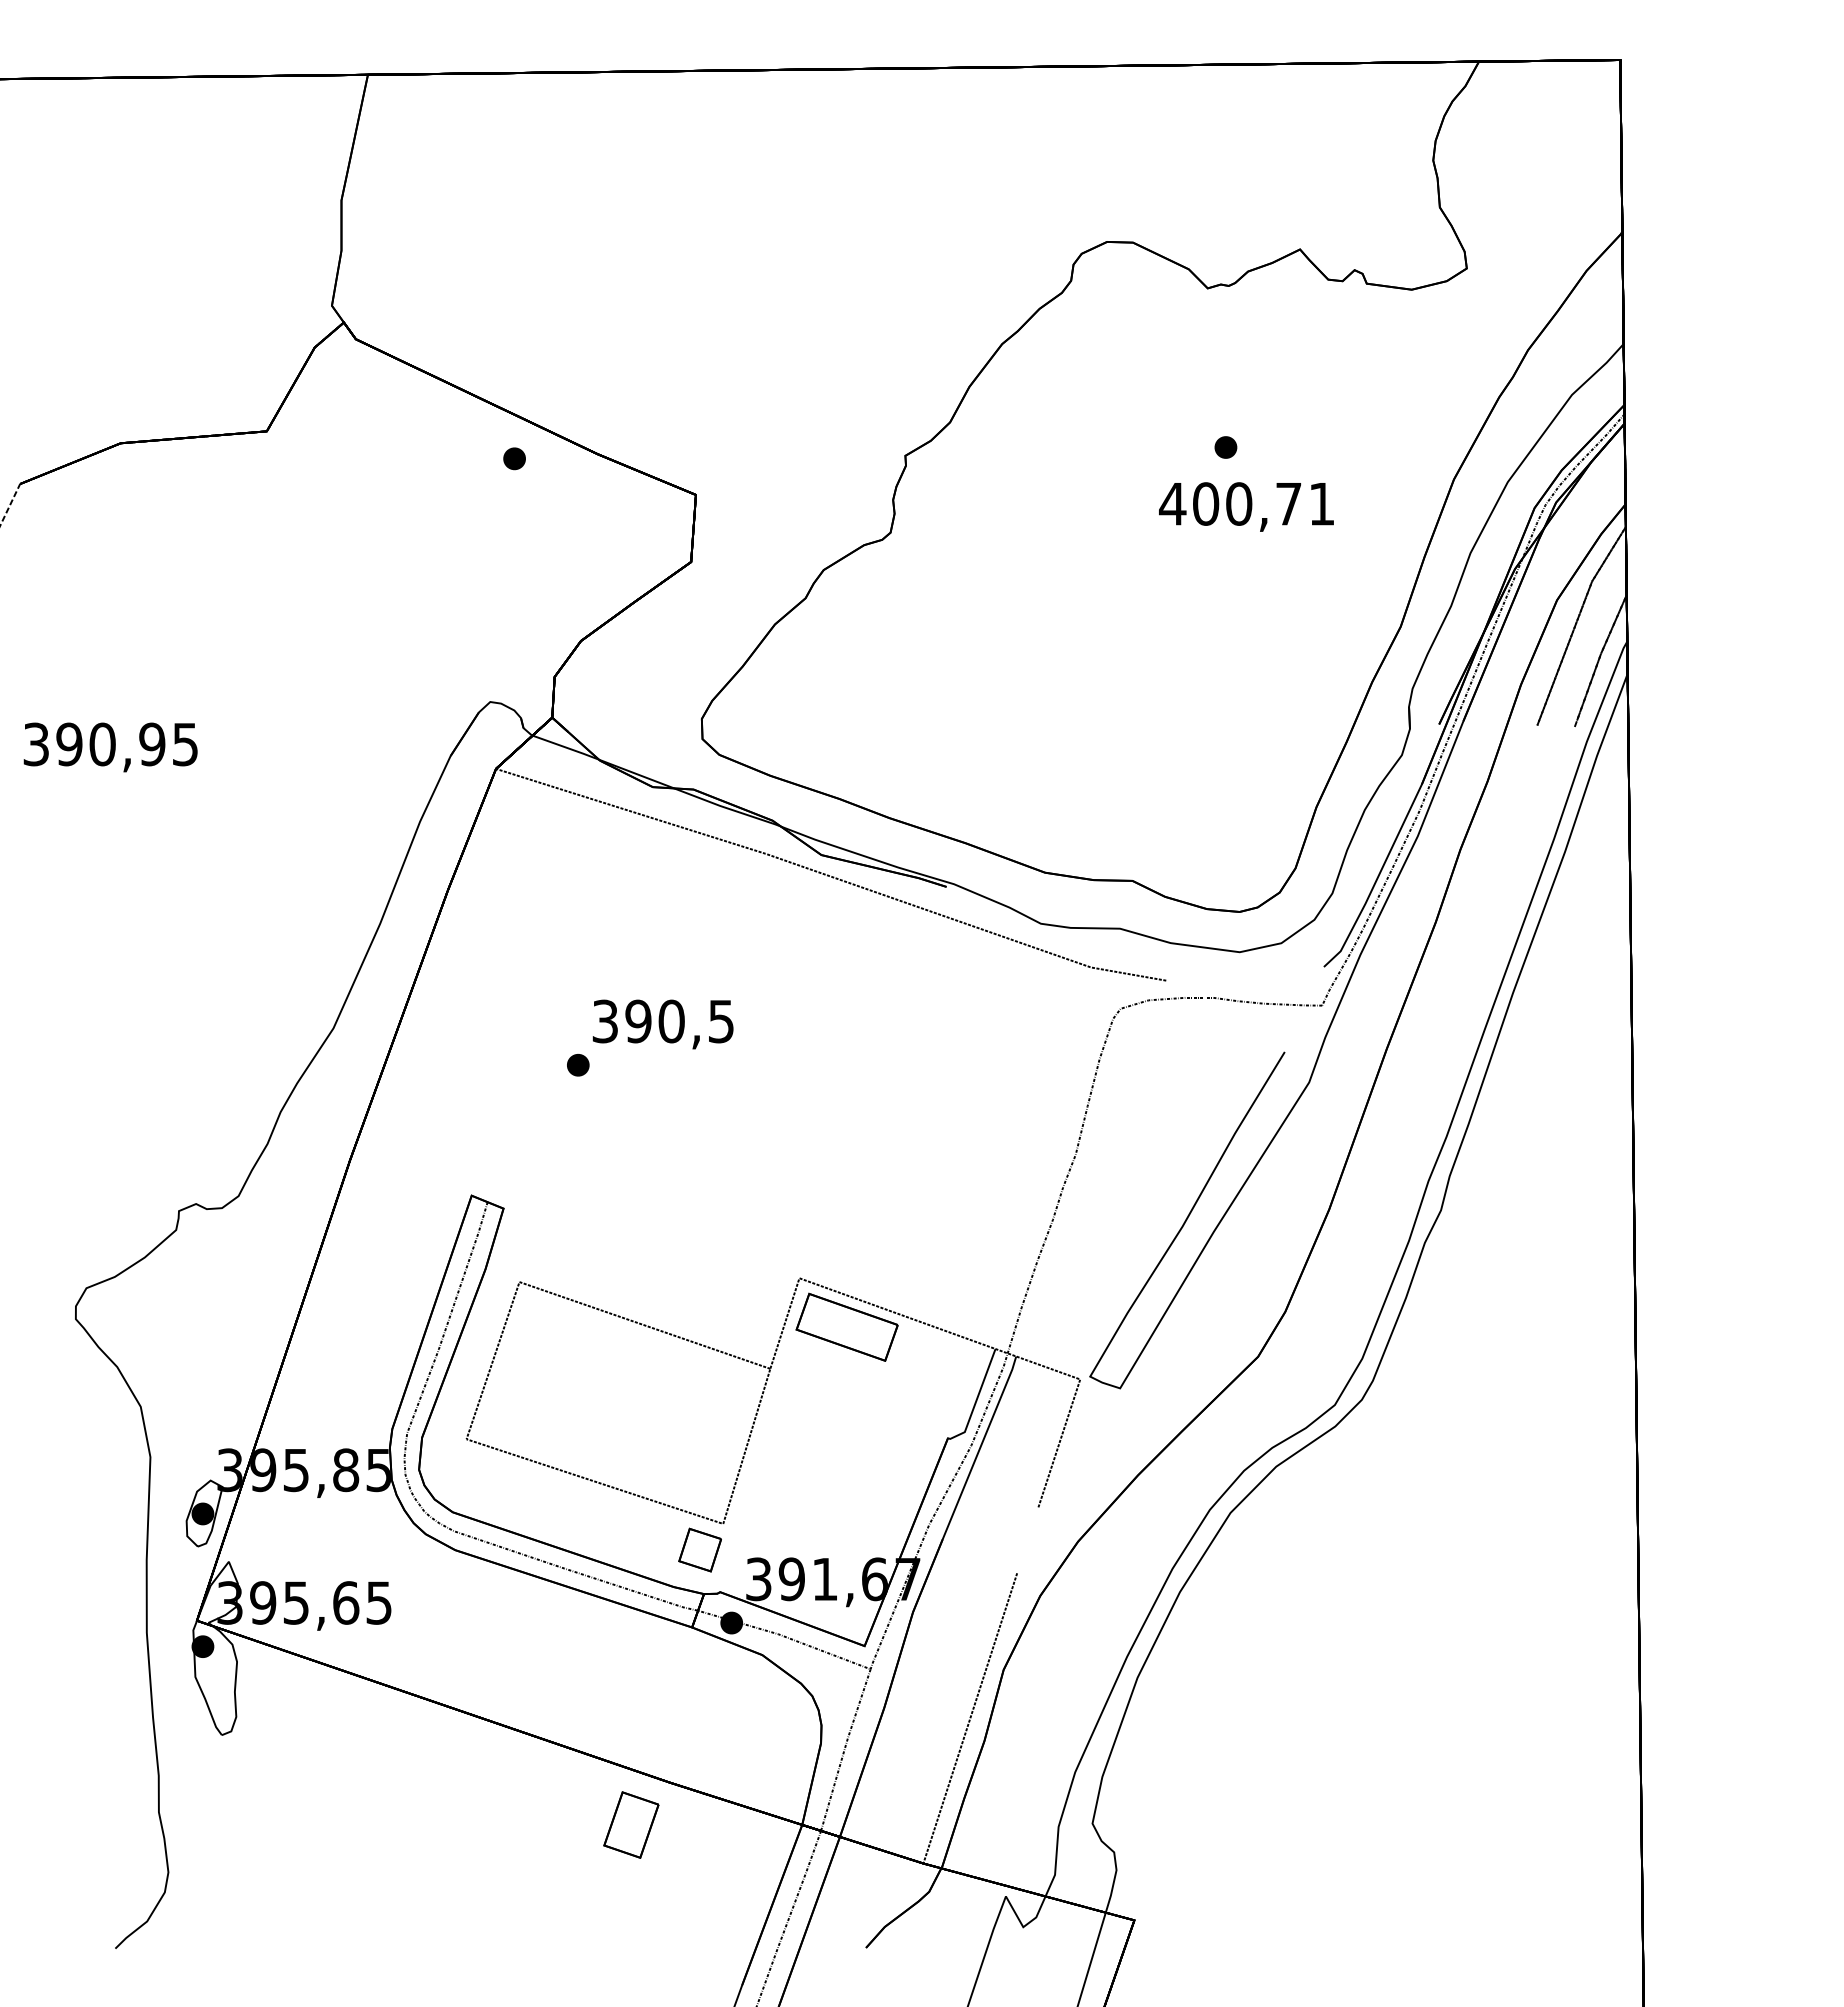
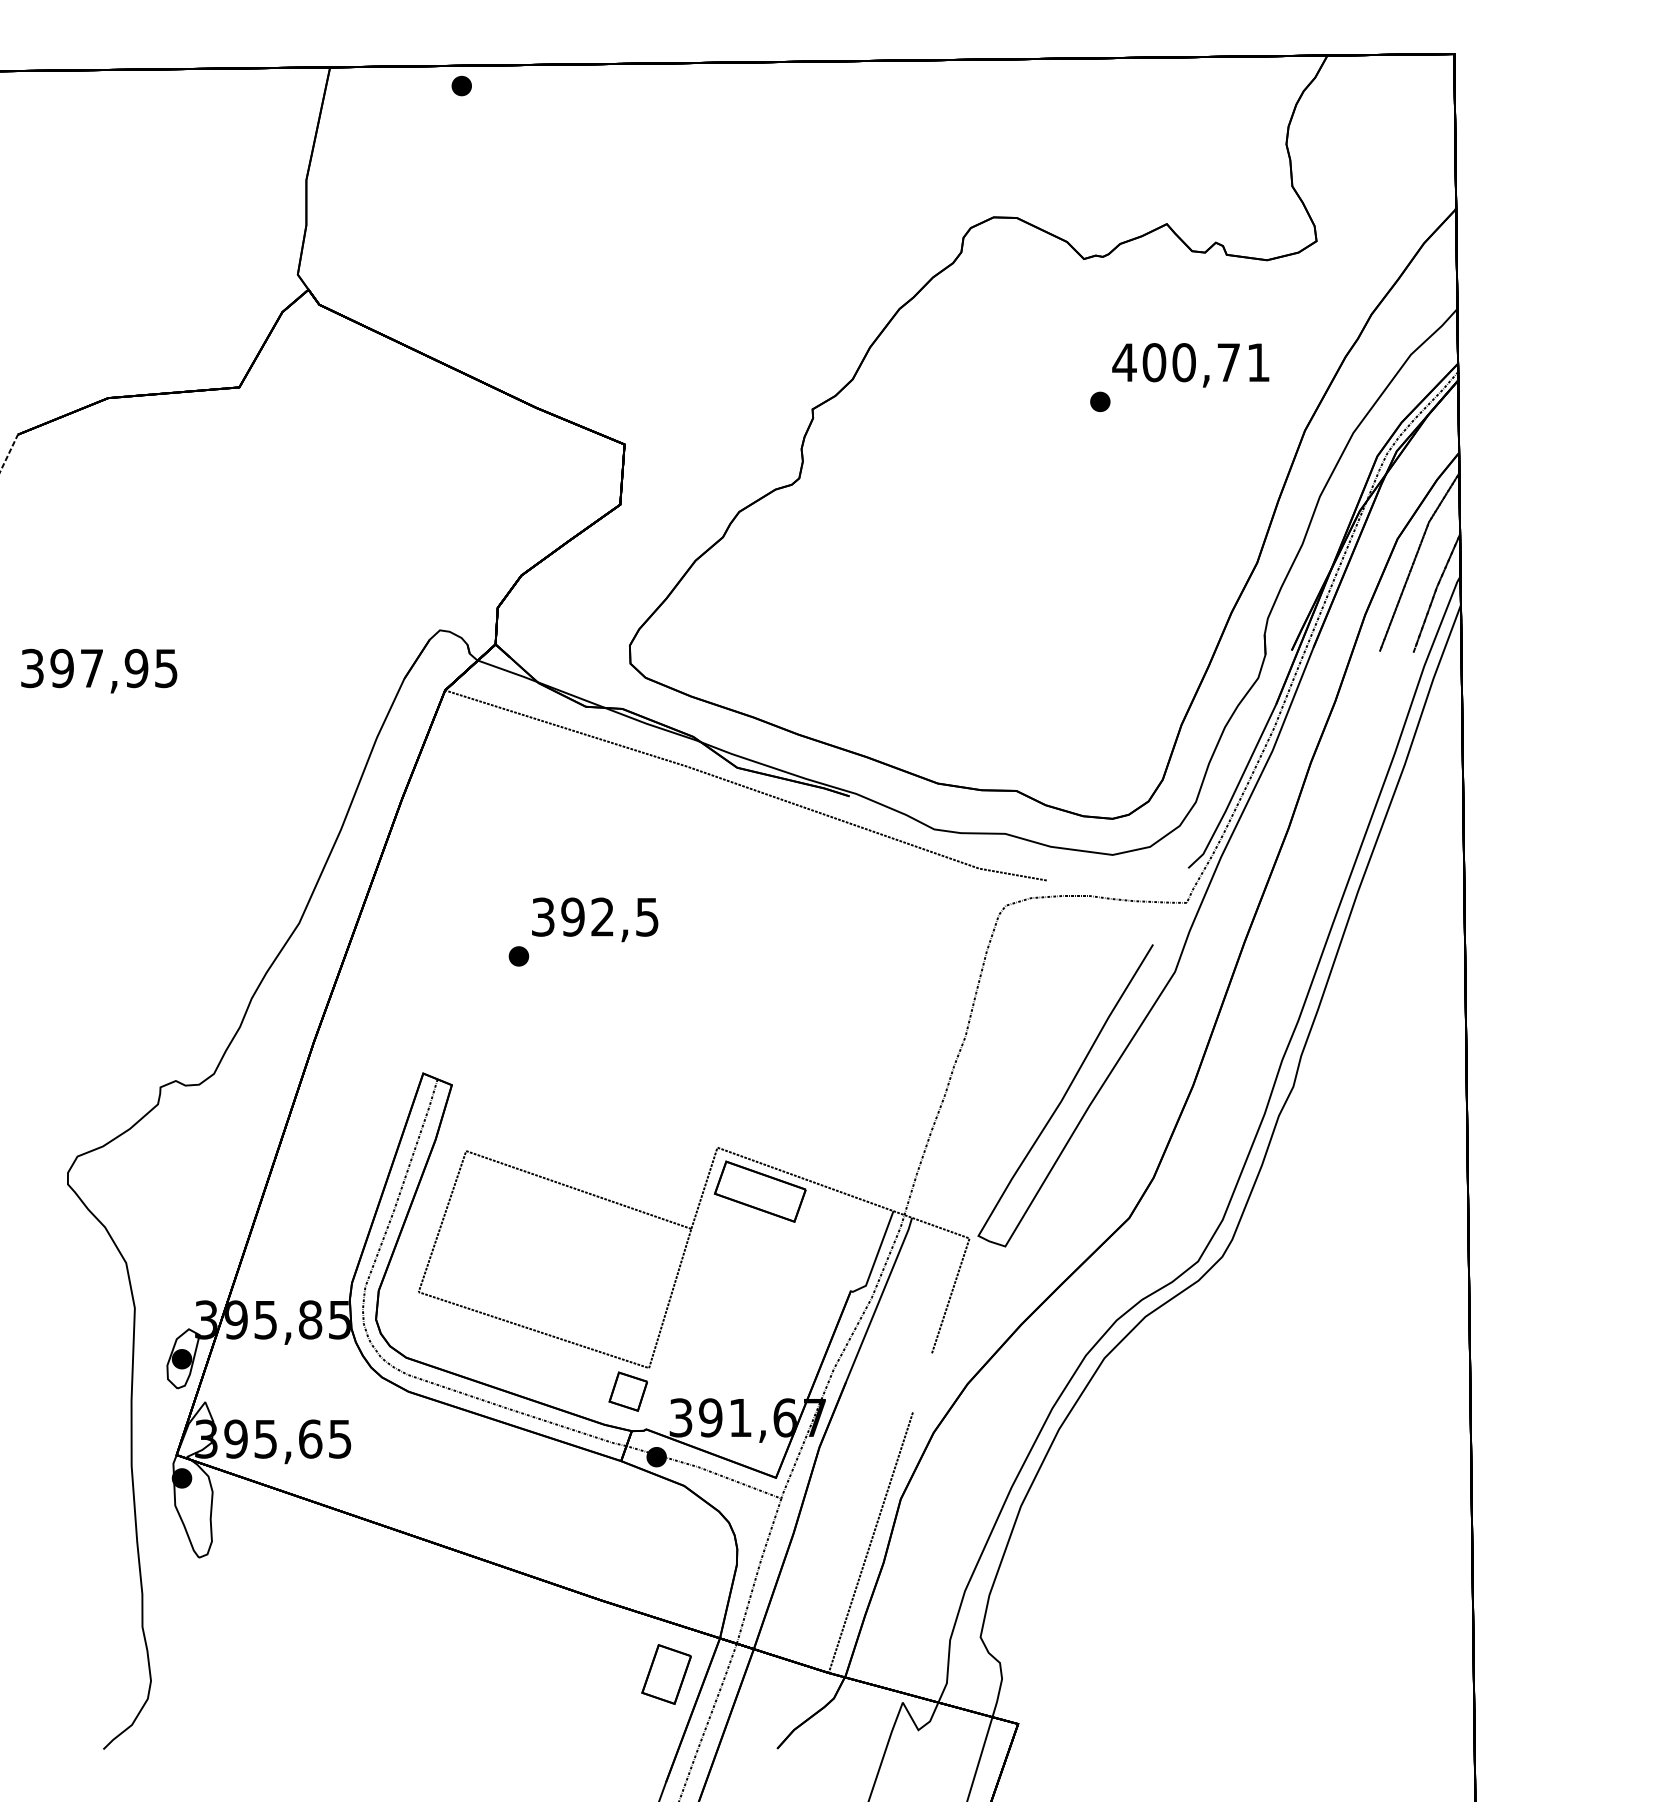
part: (514, 458) -> (461, 85), moved
text: (1246, 507) -> (1190, 365), moved
text: (102, 744) -> (91, 668), 390,95 -> 397,95
text: (671, 1020) -> (602, 916), 390,5 -> 392,5
part: (631, 1825) -> (666, 1674), moved

